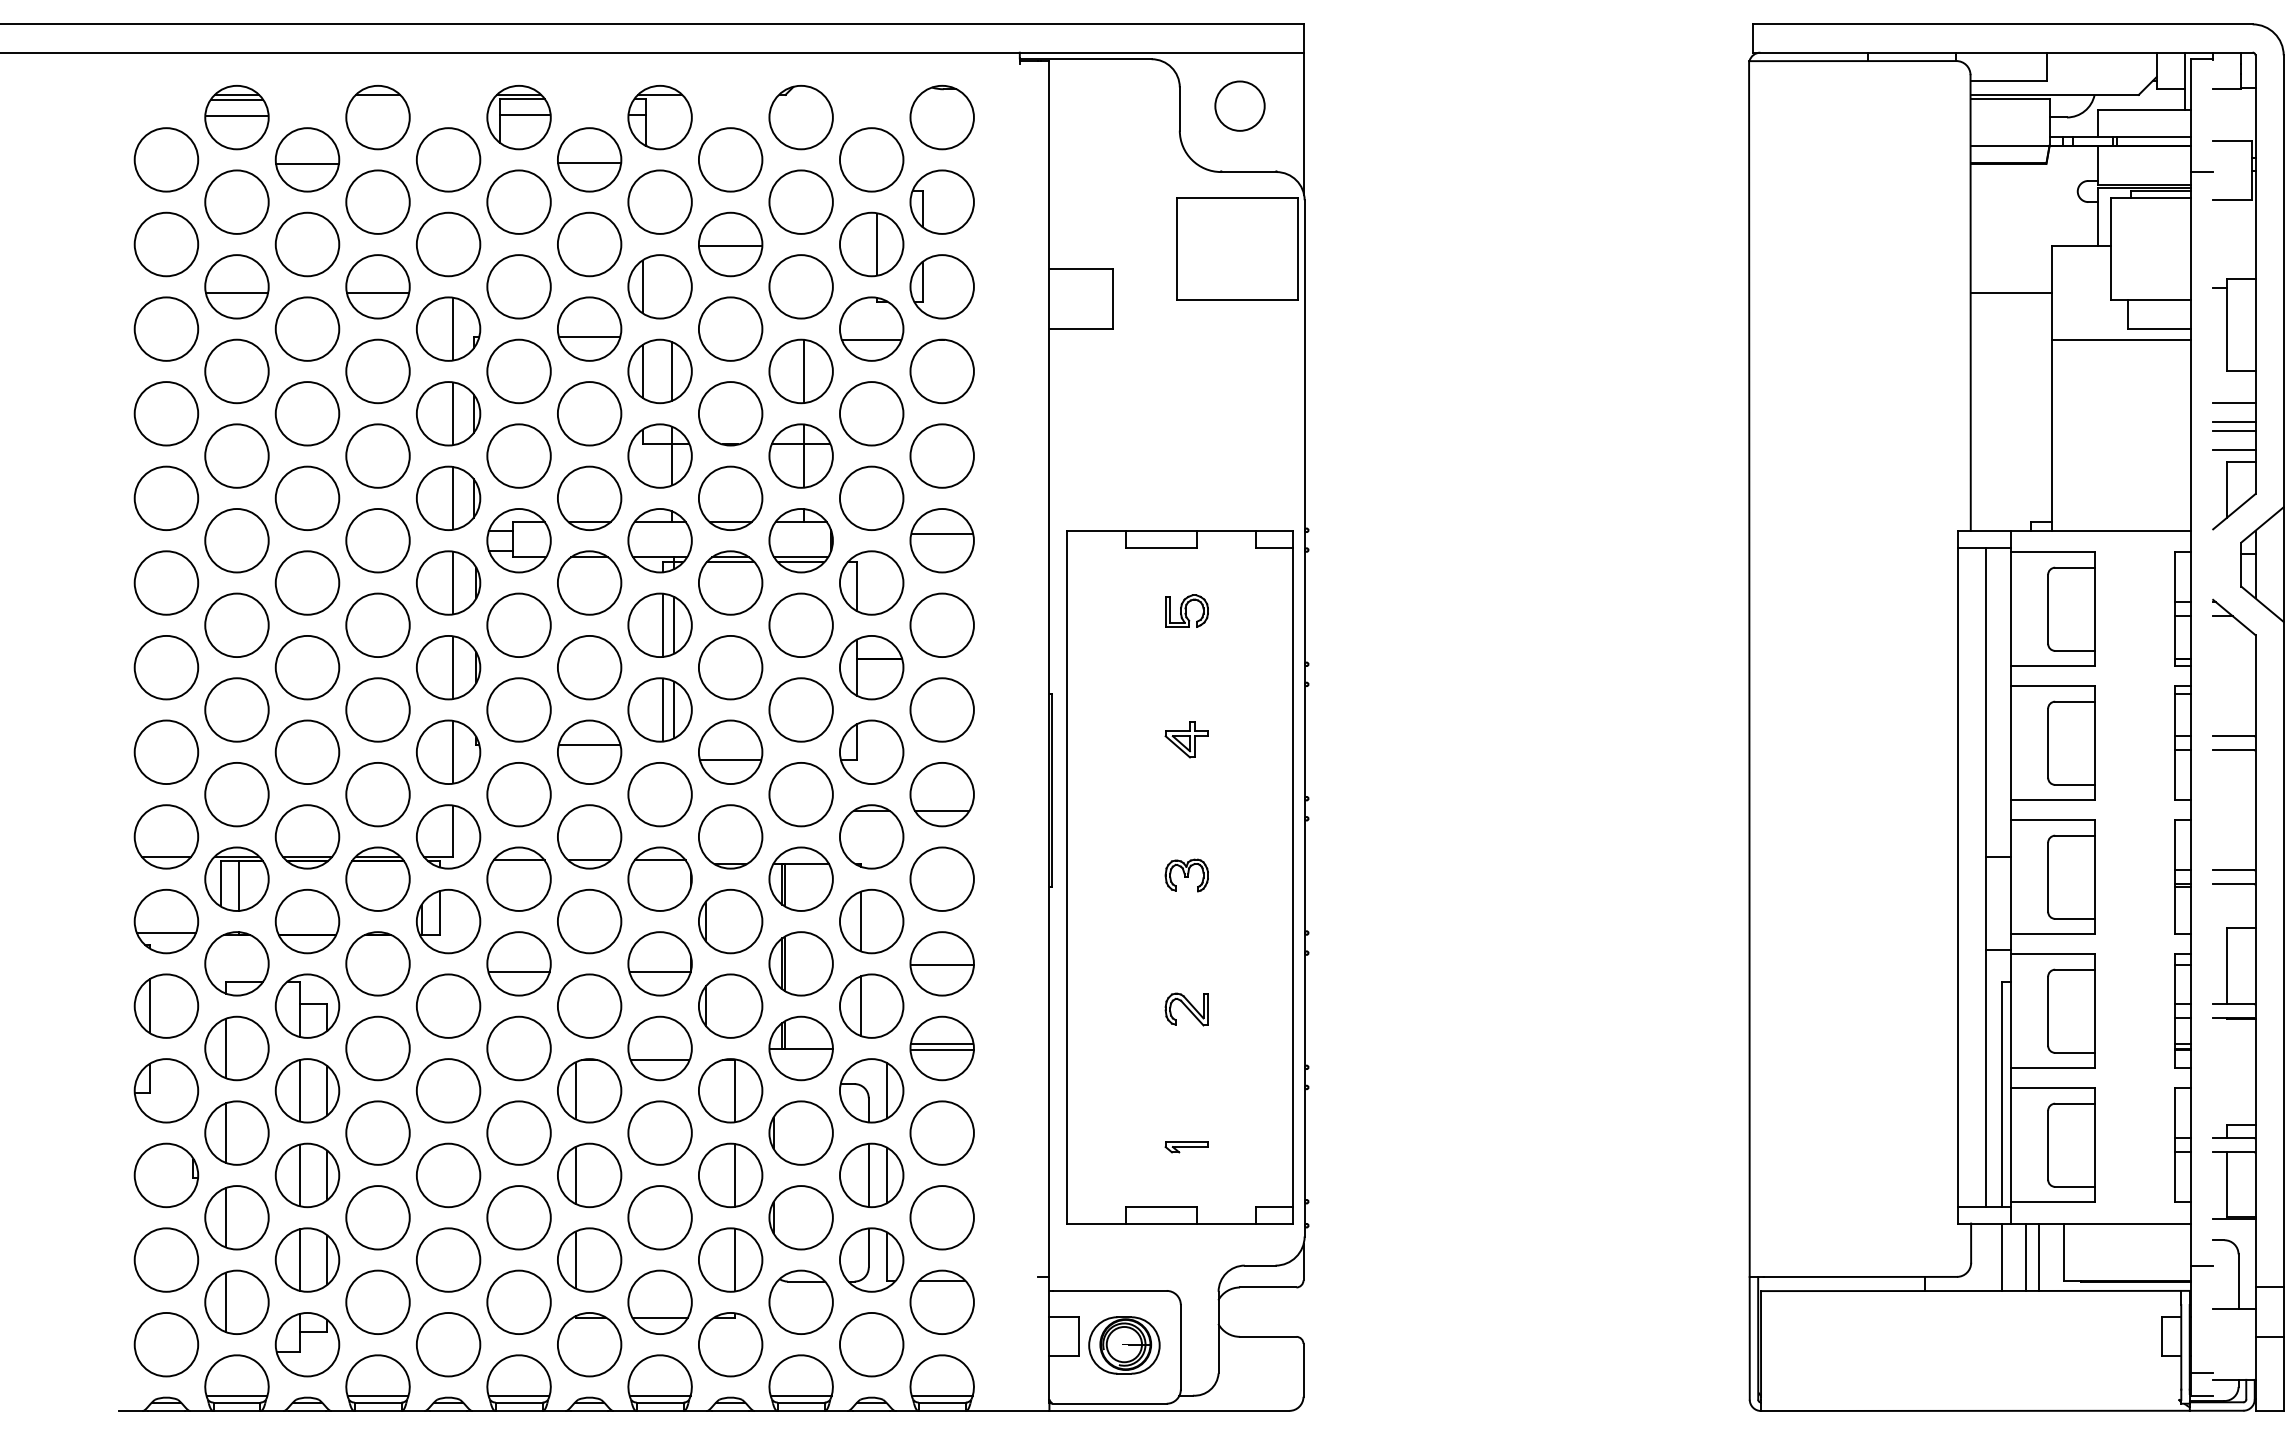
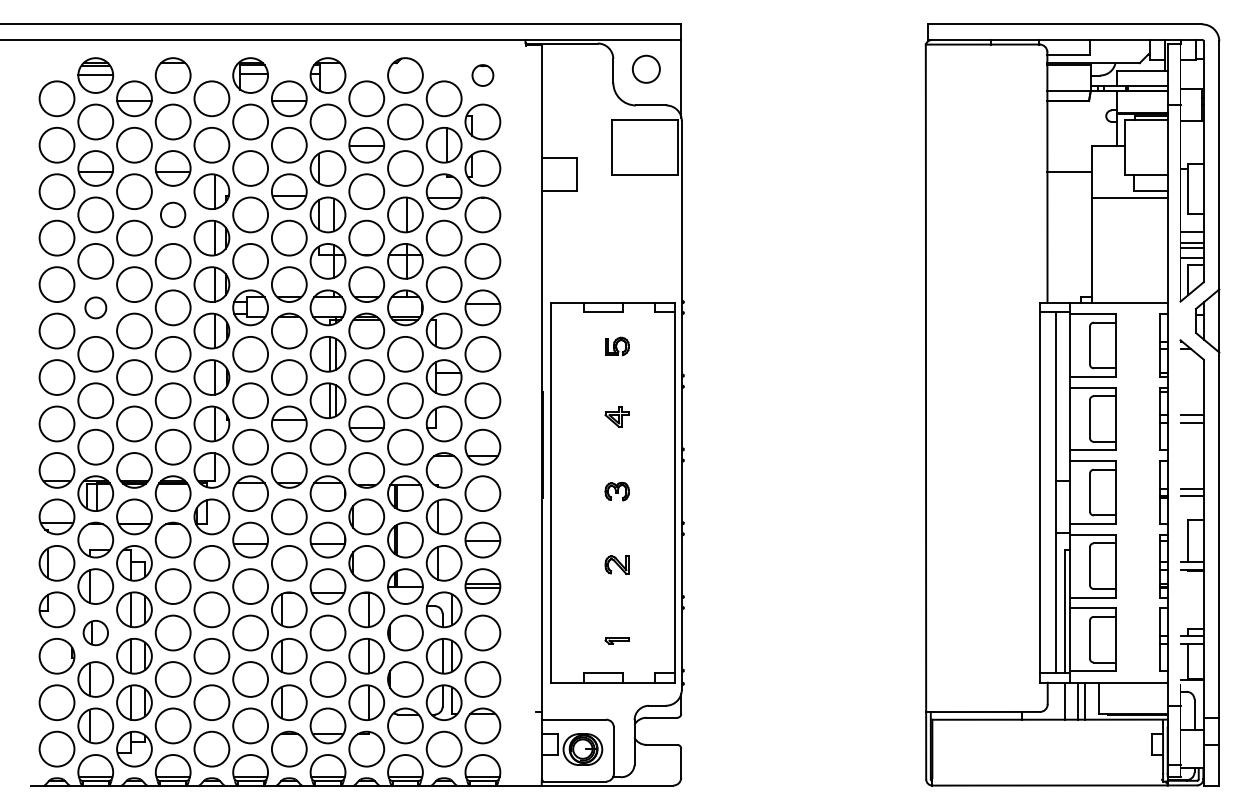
part: (941, 117) -> (482, 75), size x0.6
circle: (376, 370) -> (172, 214), size x0.7
circle: (236, 540) -> (95, 307), size x0.6
part: (236, 1132) -> (95, 632), size x0.7

